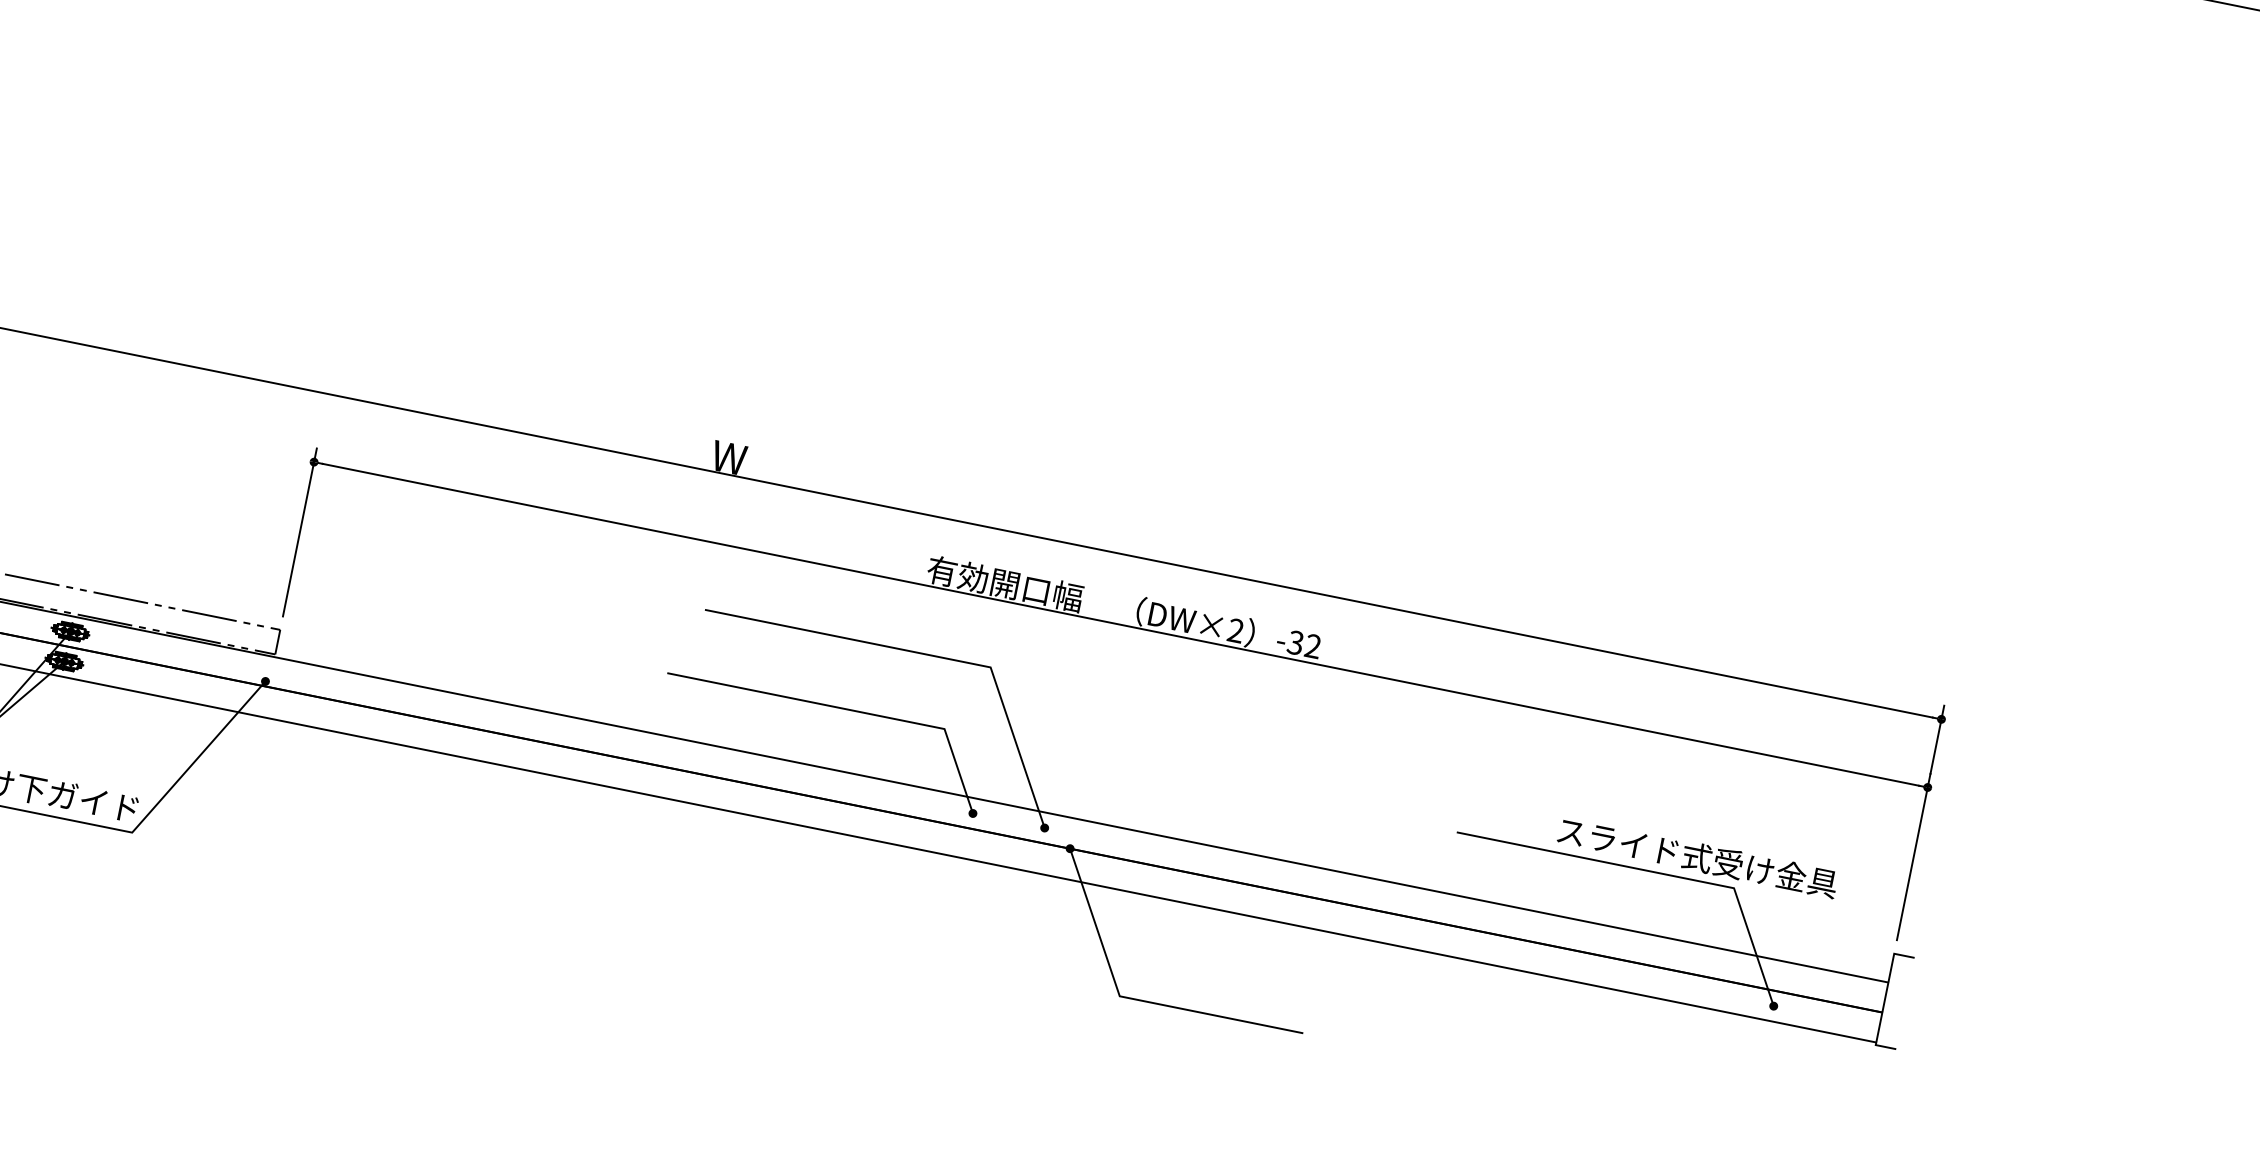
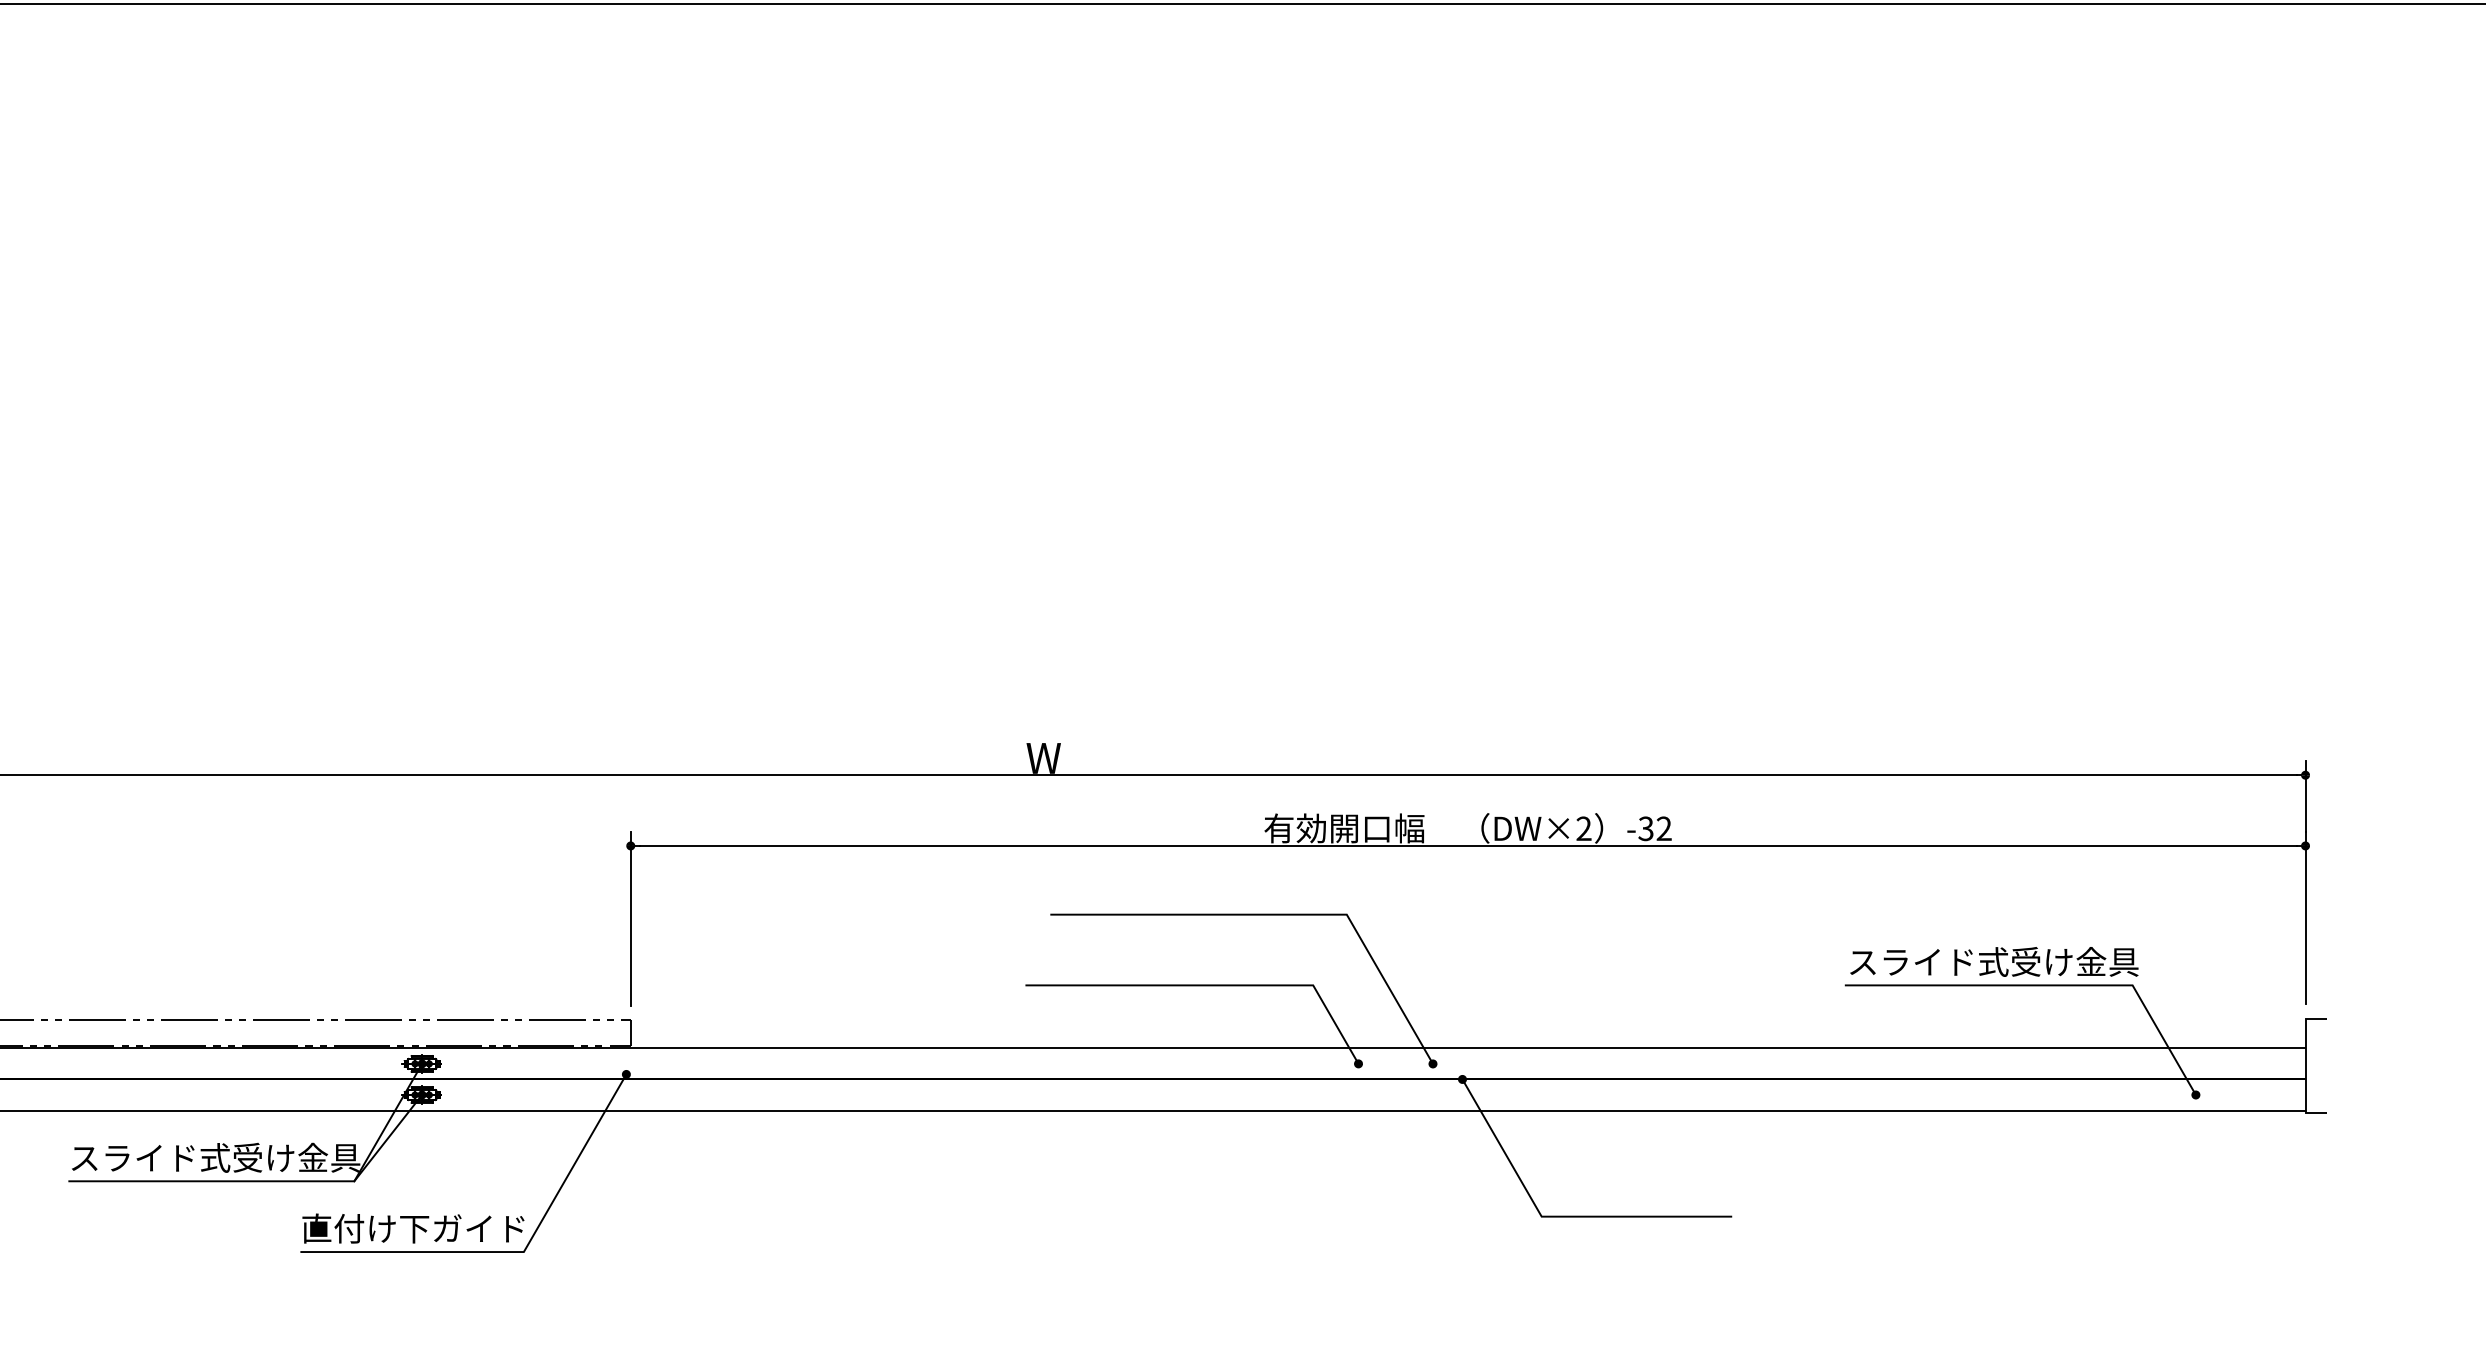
text: (1698, 857) -> (1994, 961), moved

